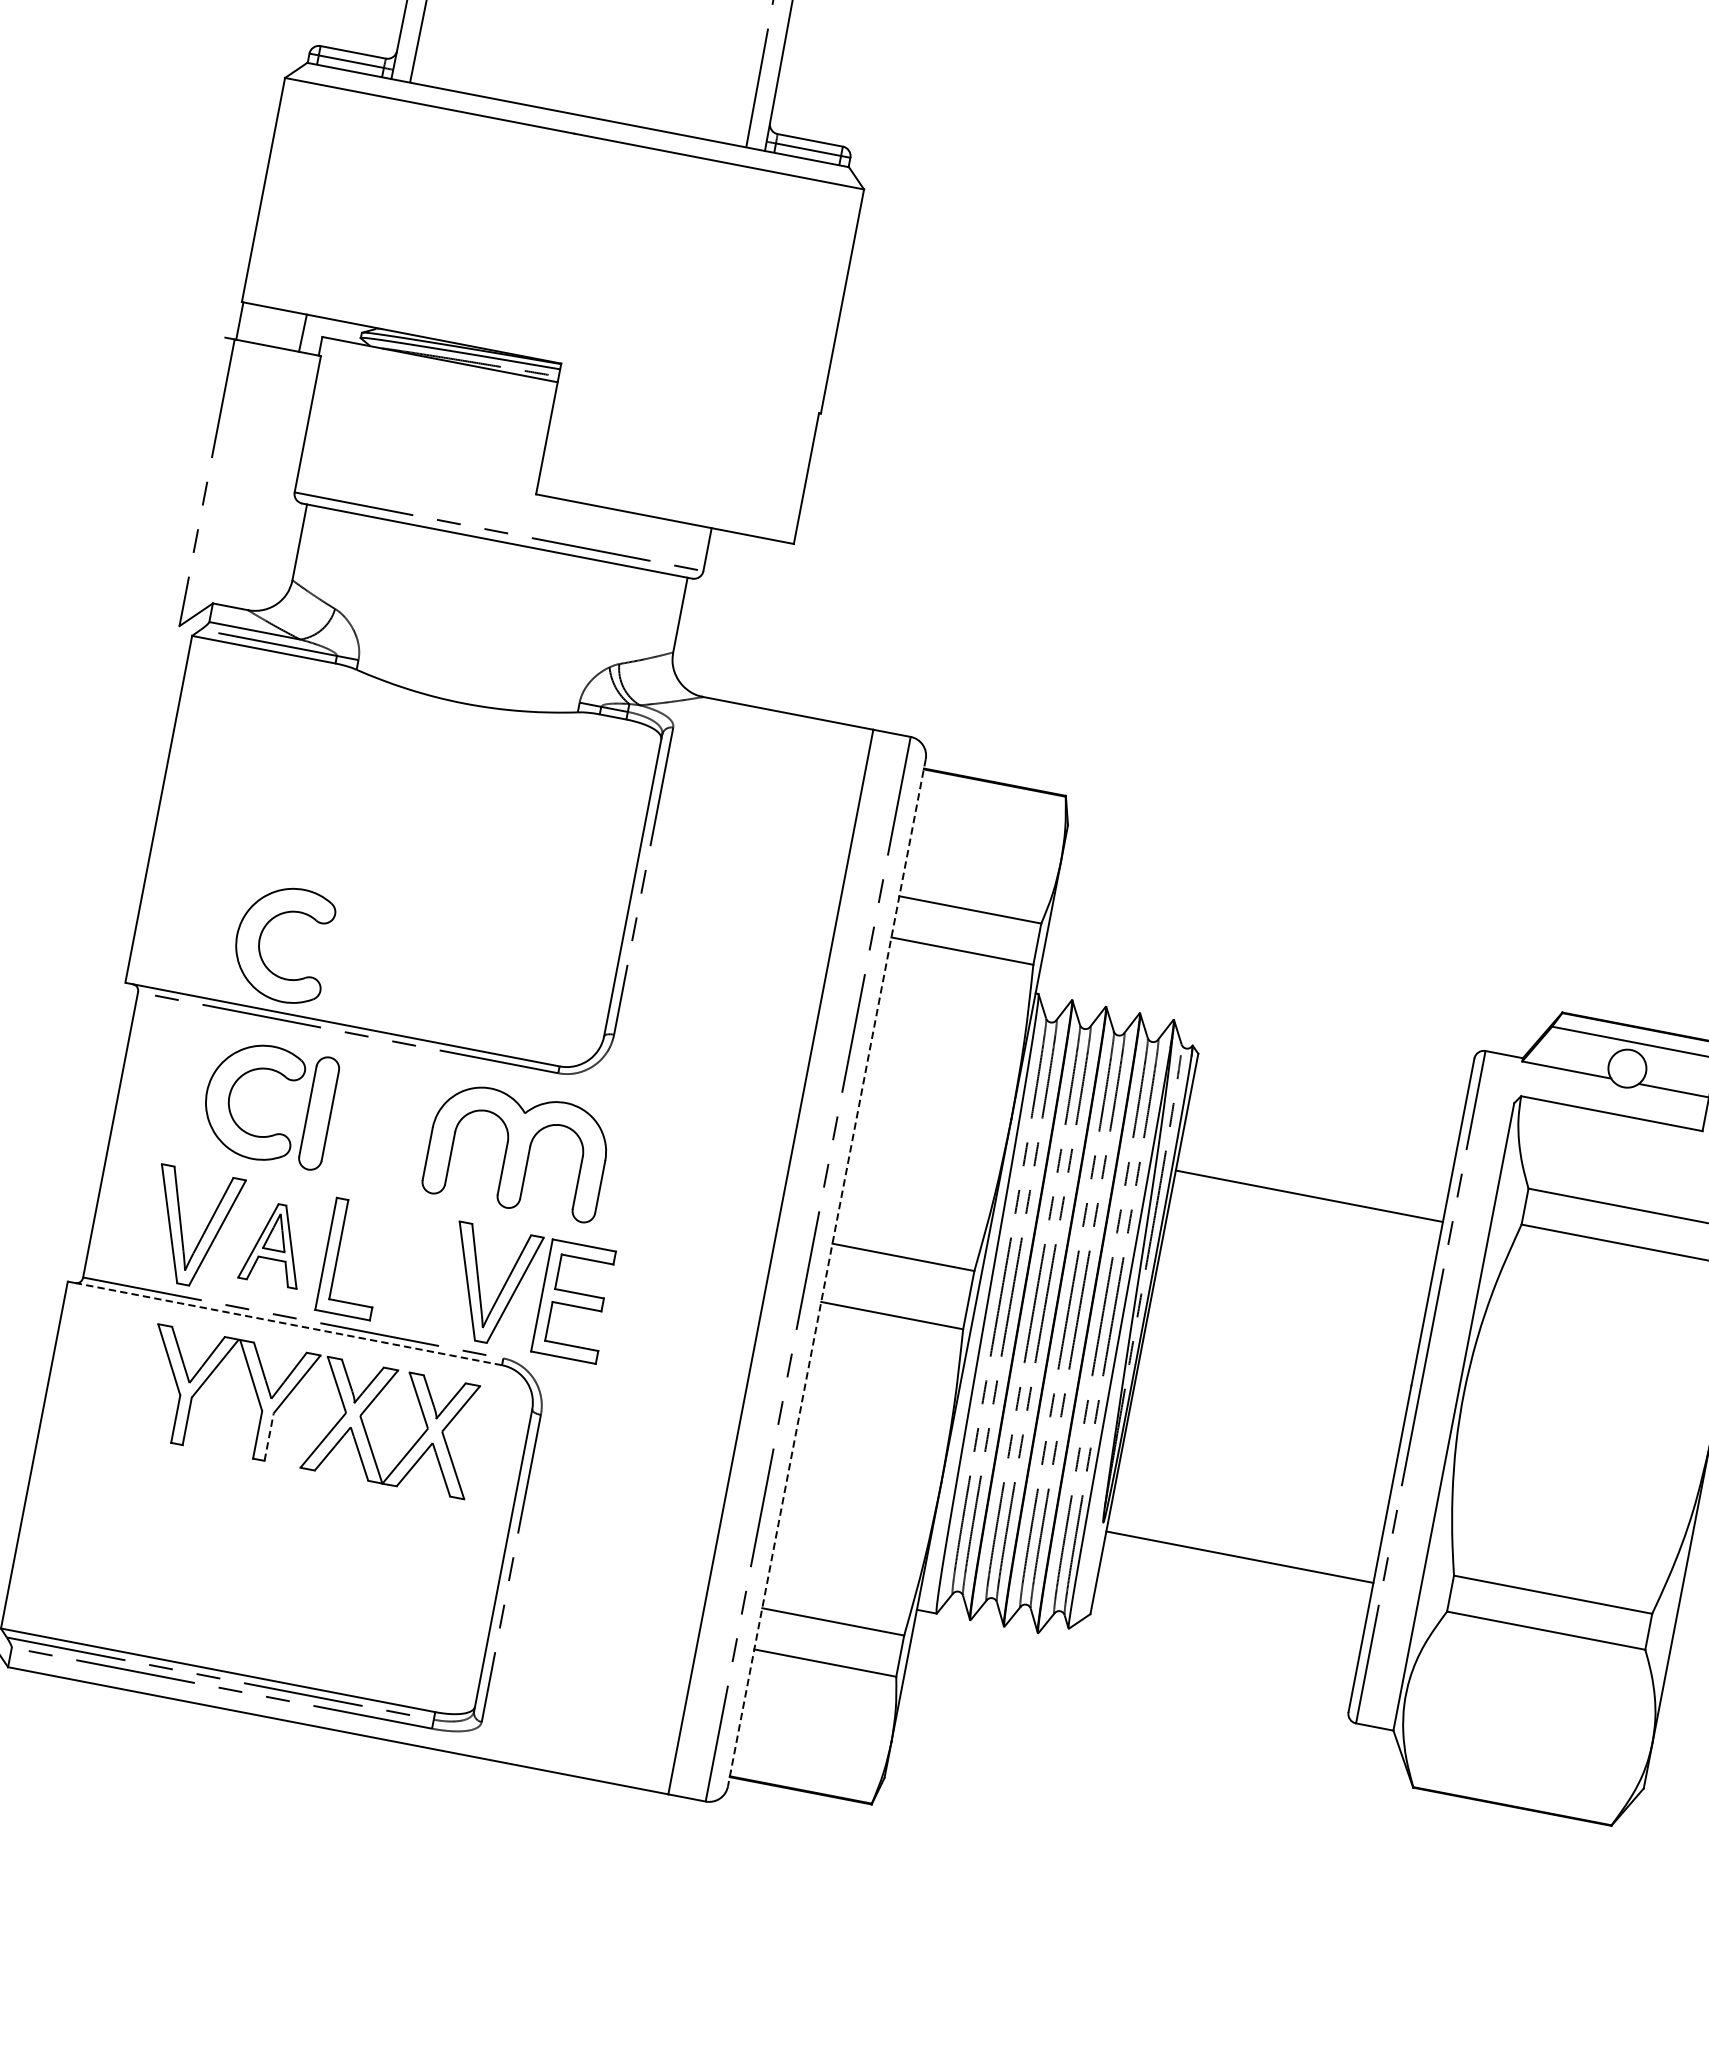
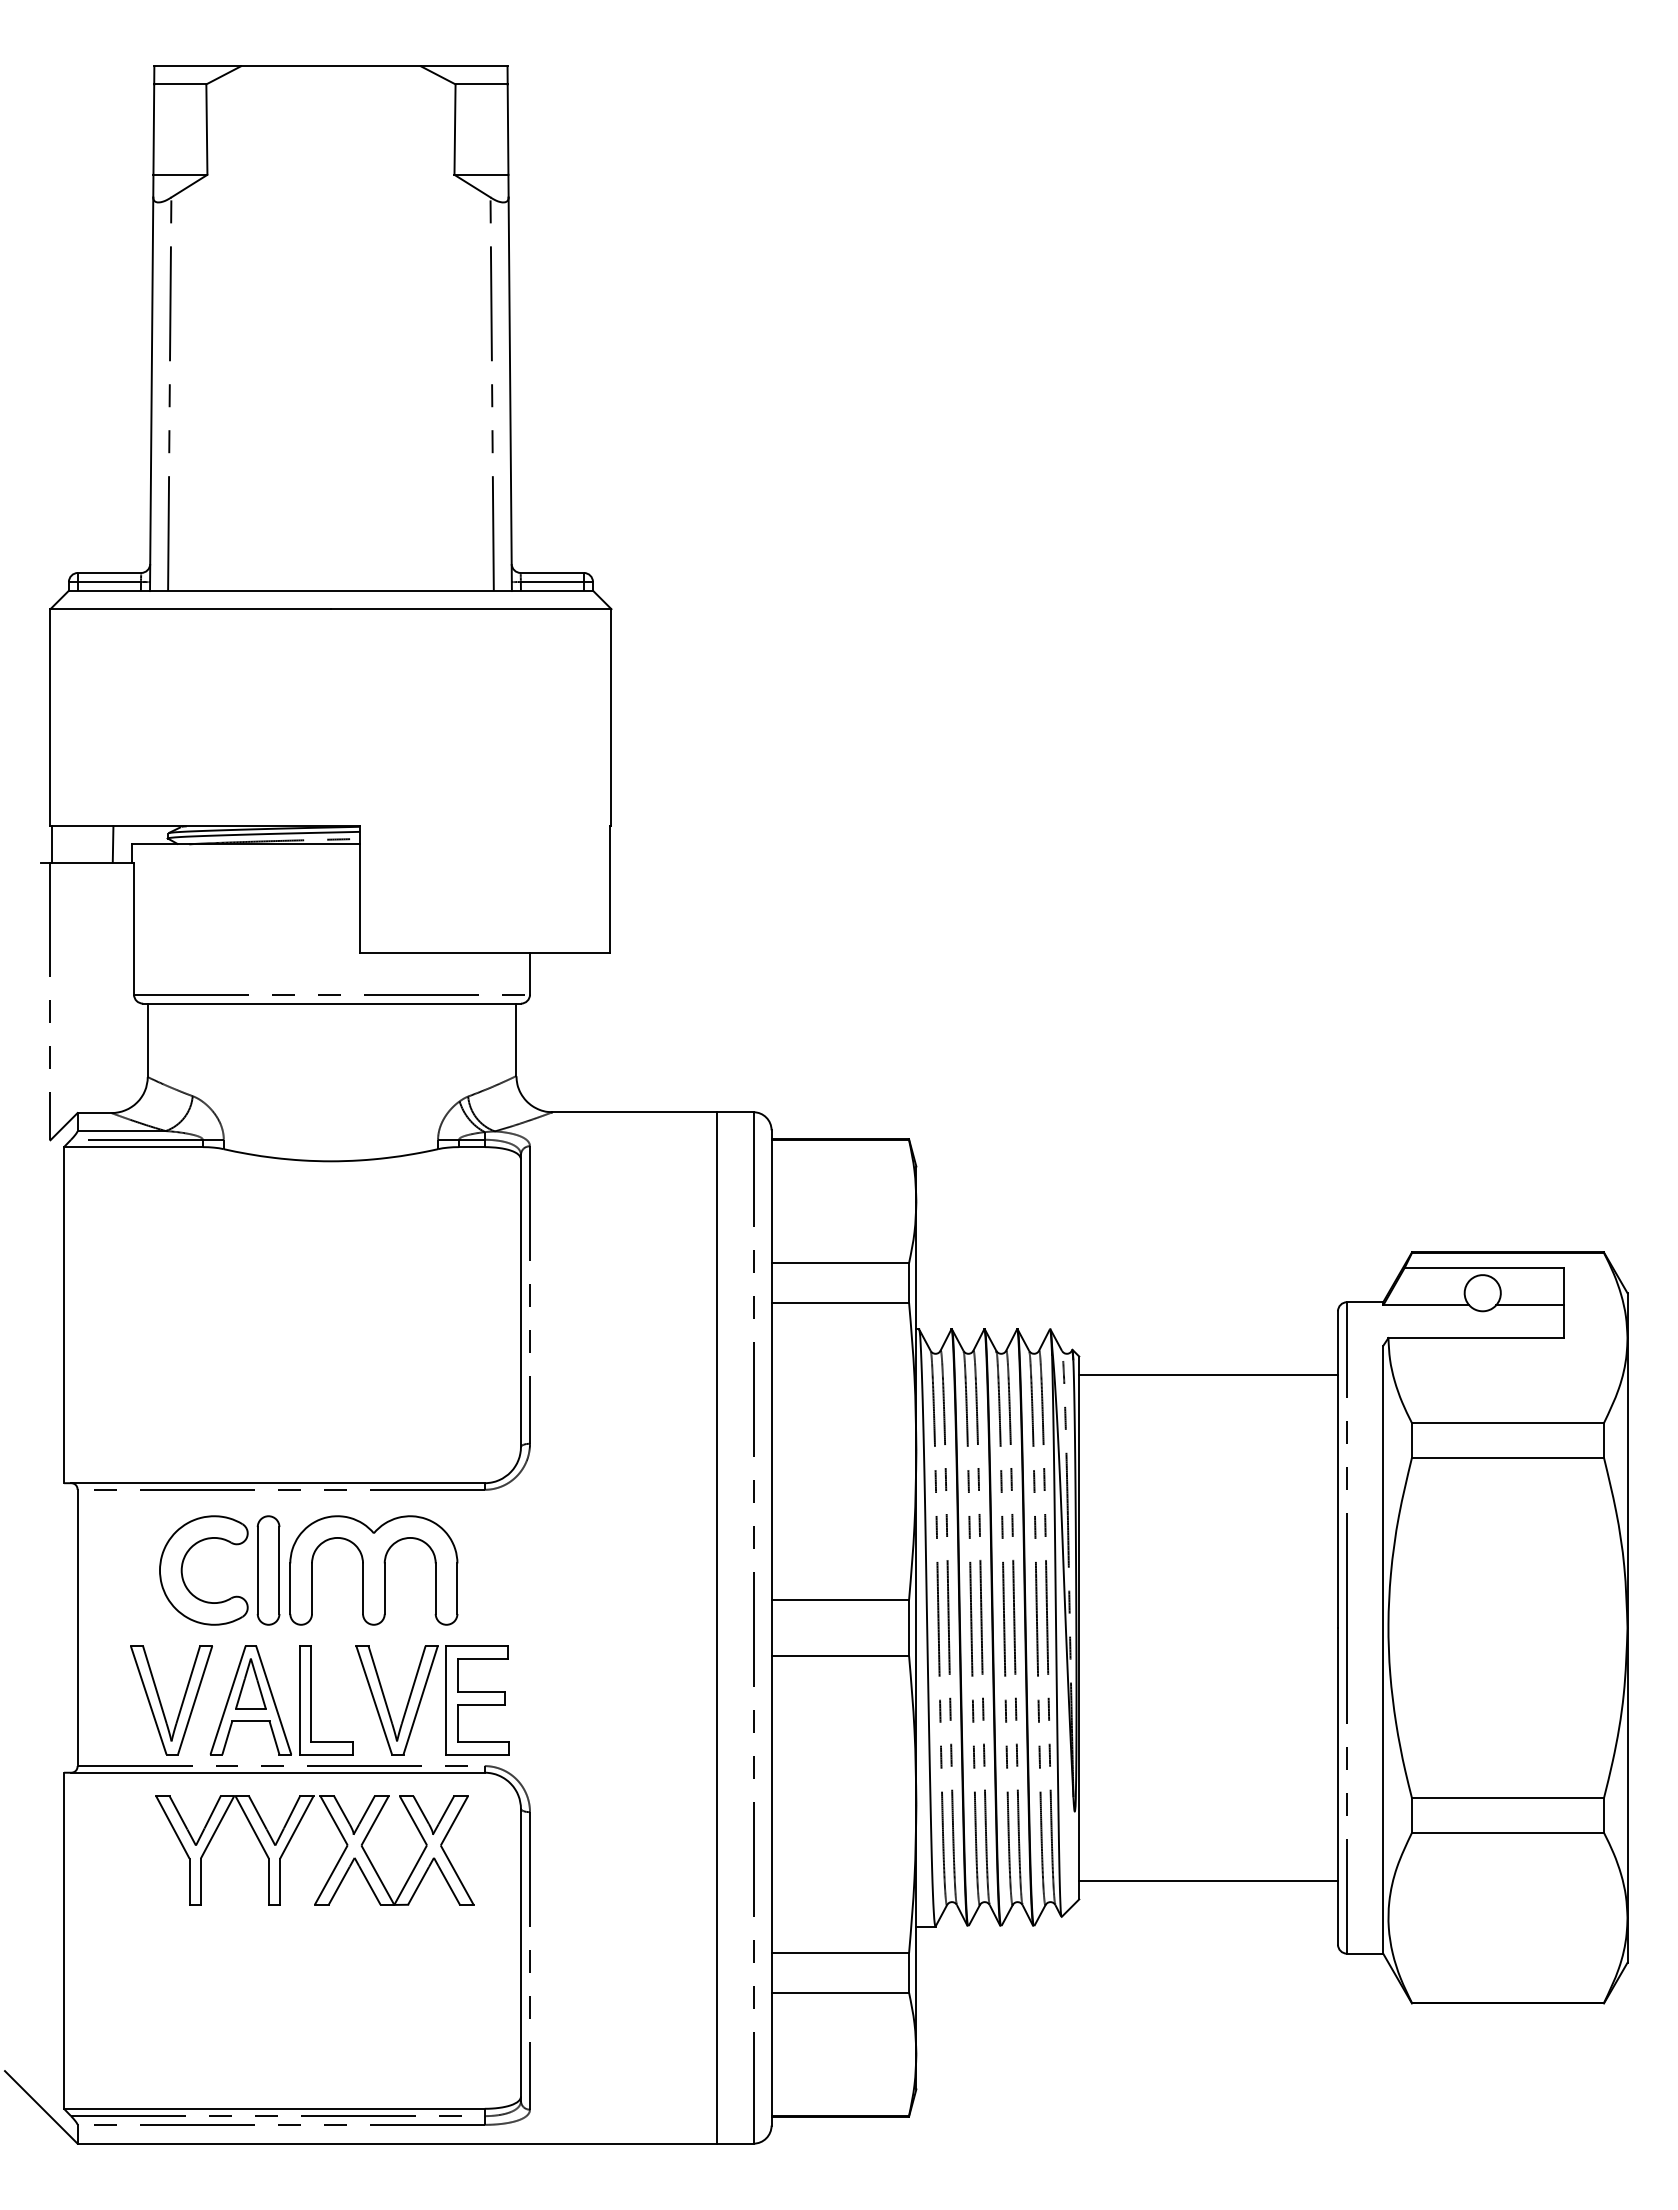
part: (262, 933) -> (183, 1412), removed
part: (517, 1151) -> (373, 1570), moved
line: (1309, 1196) -> (1208, 1374), moved
part: (274, 1244) -> (250, 1700), size x1.43
line: (826, 1272) -> (771, 1627), dashed -> solid
part: (517, 1288) -> (422, 1698), moved
line: (288, 1323) -> (277, 1772), dashed -> solid
line: (269, 1436) -> (280, 1881), dashed -> solid
line: (1239, 1557) -> (1208, 1881), moved

